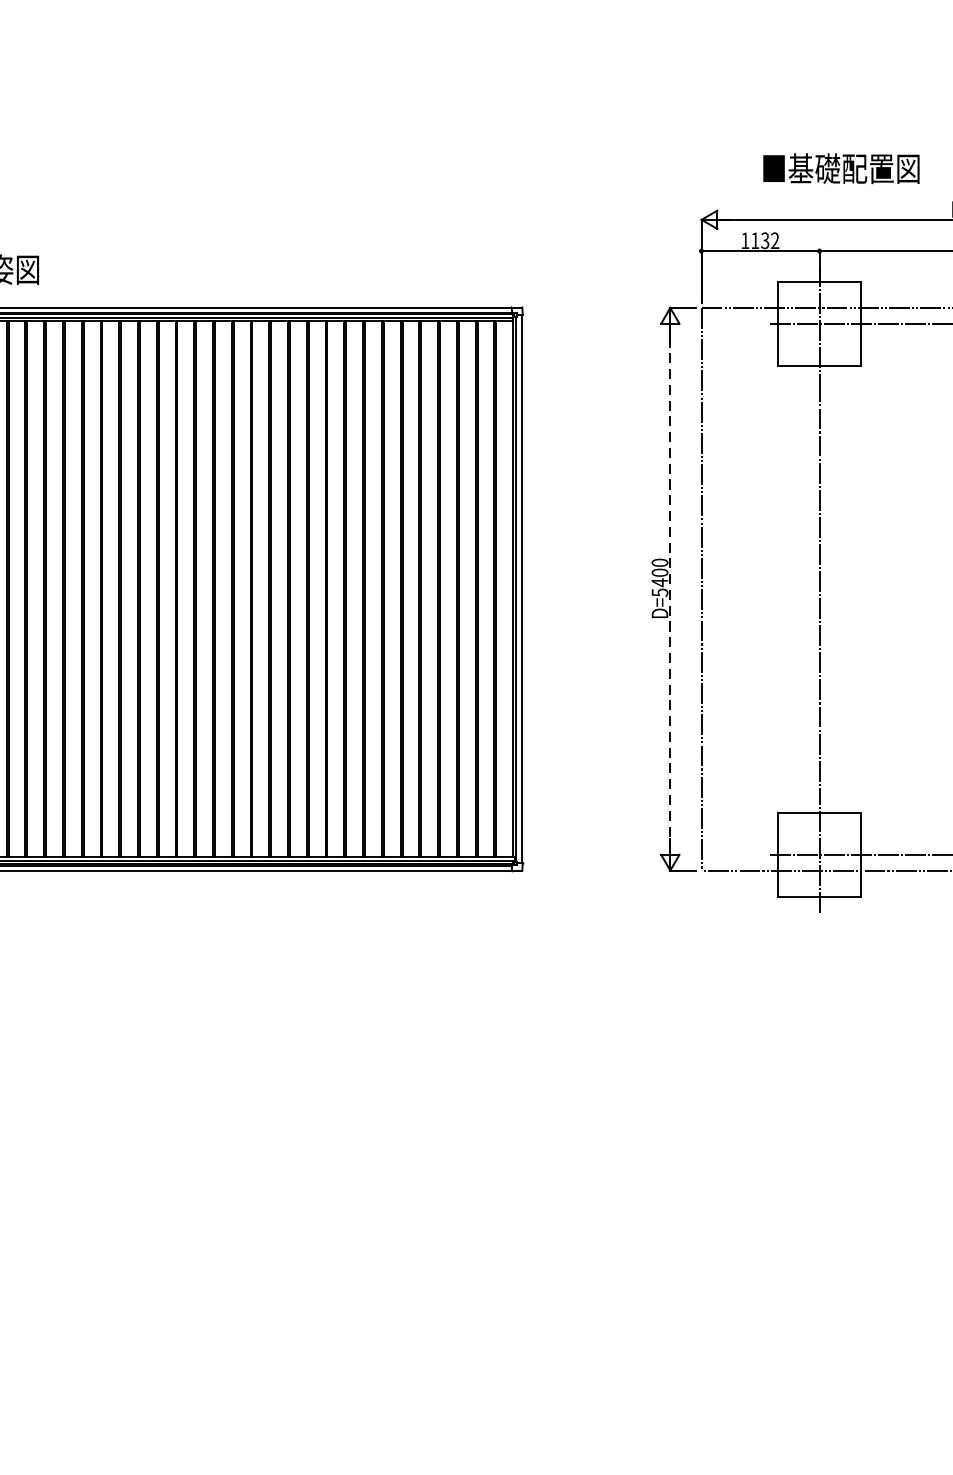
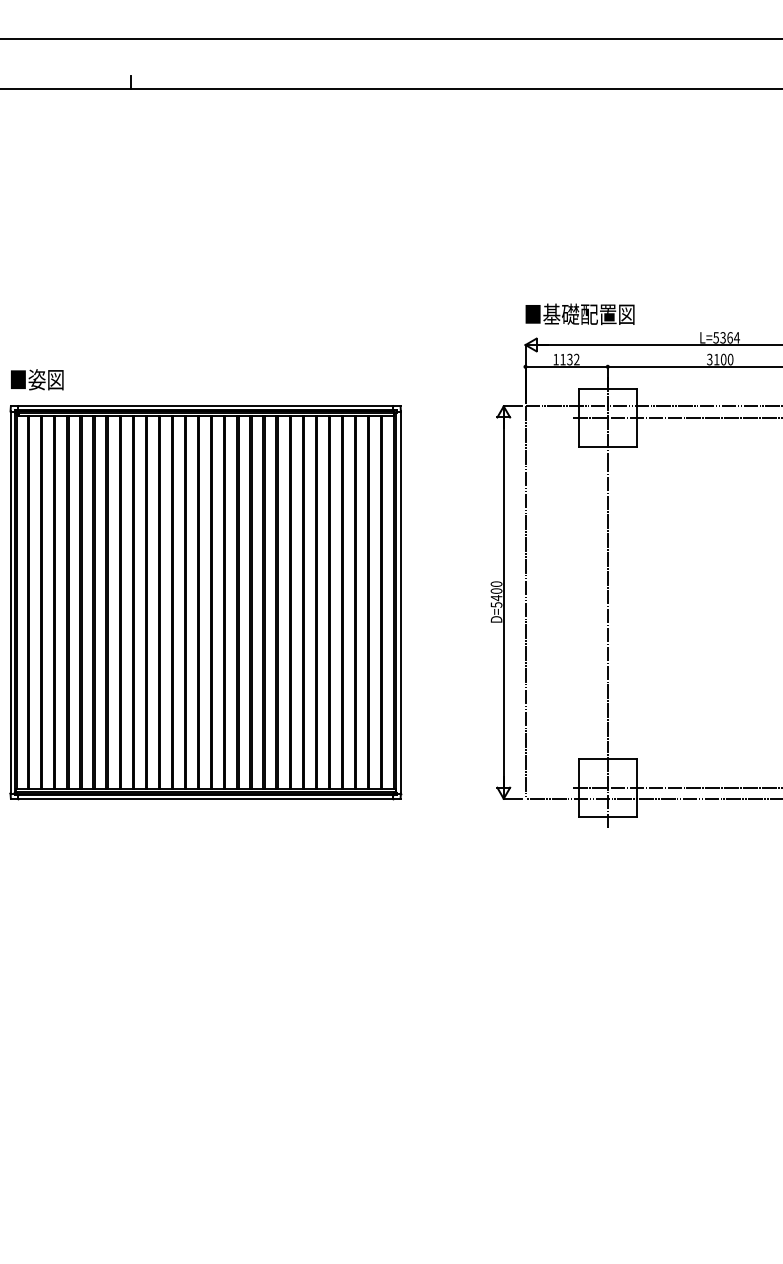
text: (840, 168) -> (579, 314), moved
line: (669, 589) -> (503, 602), dashed -> solid

